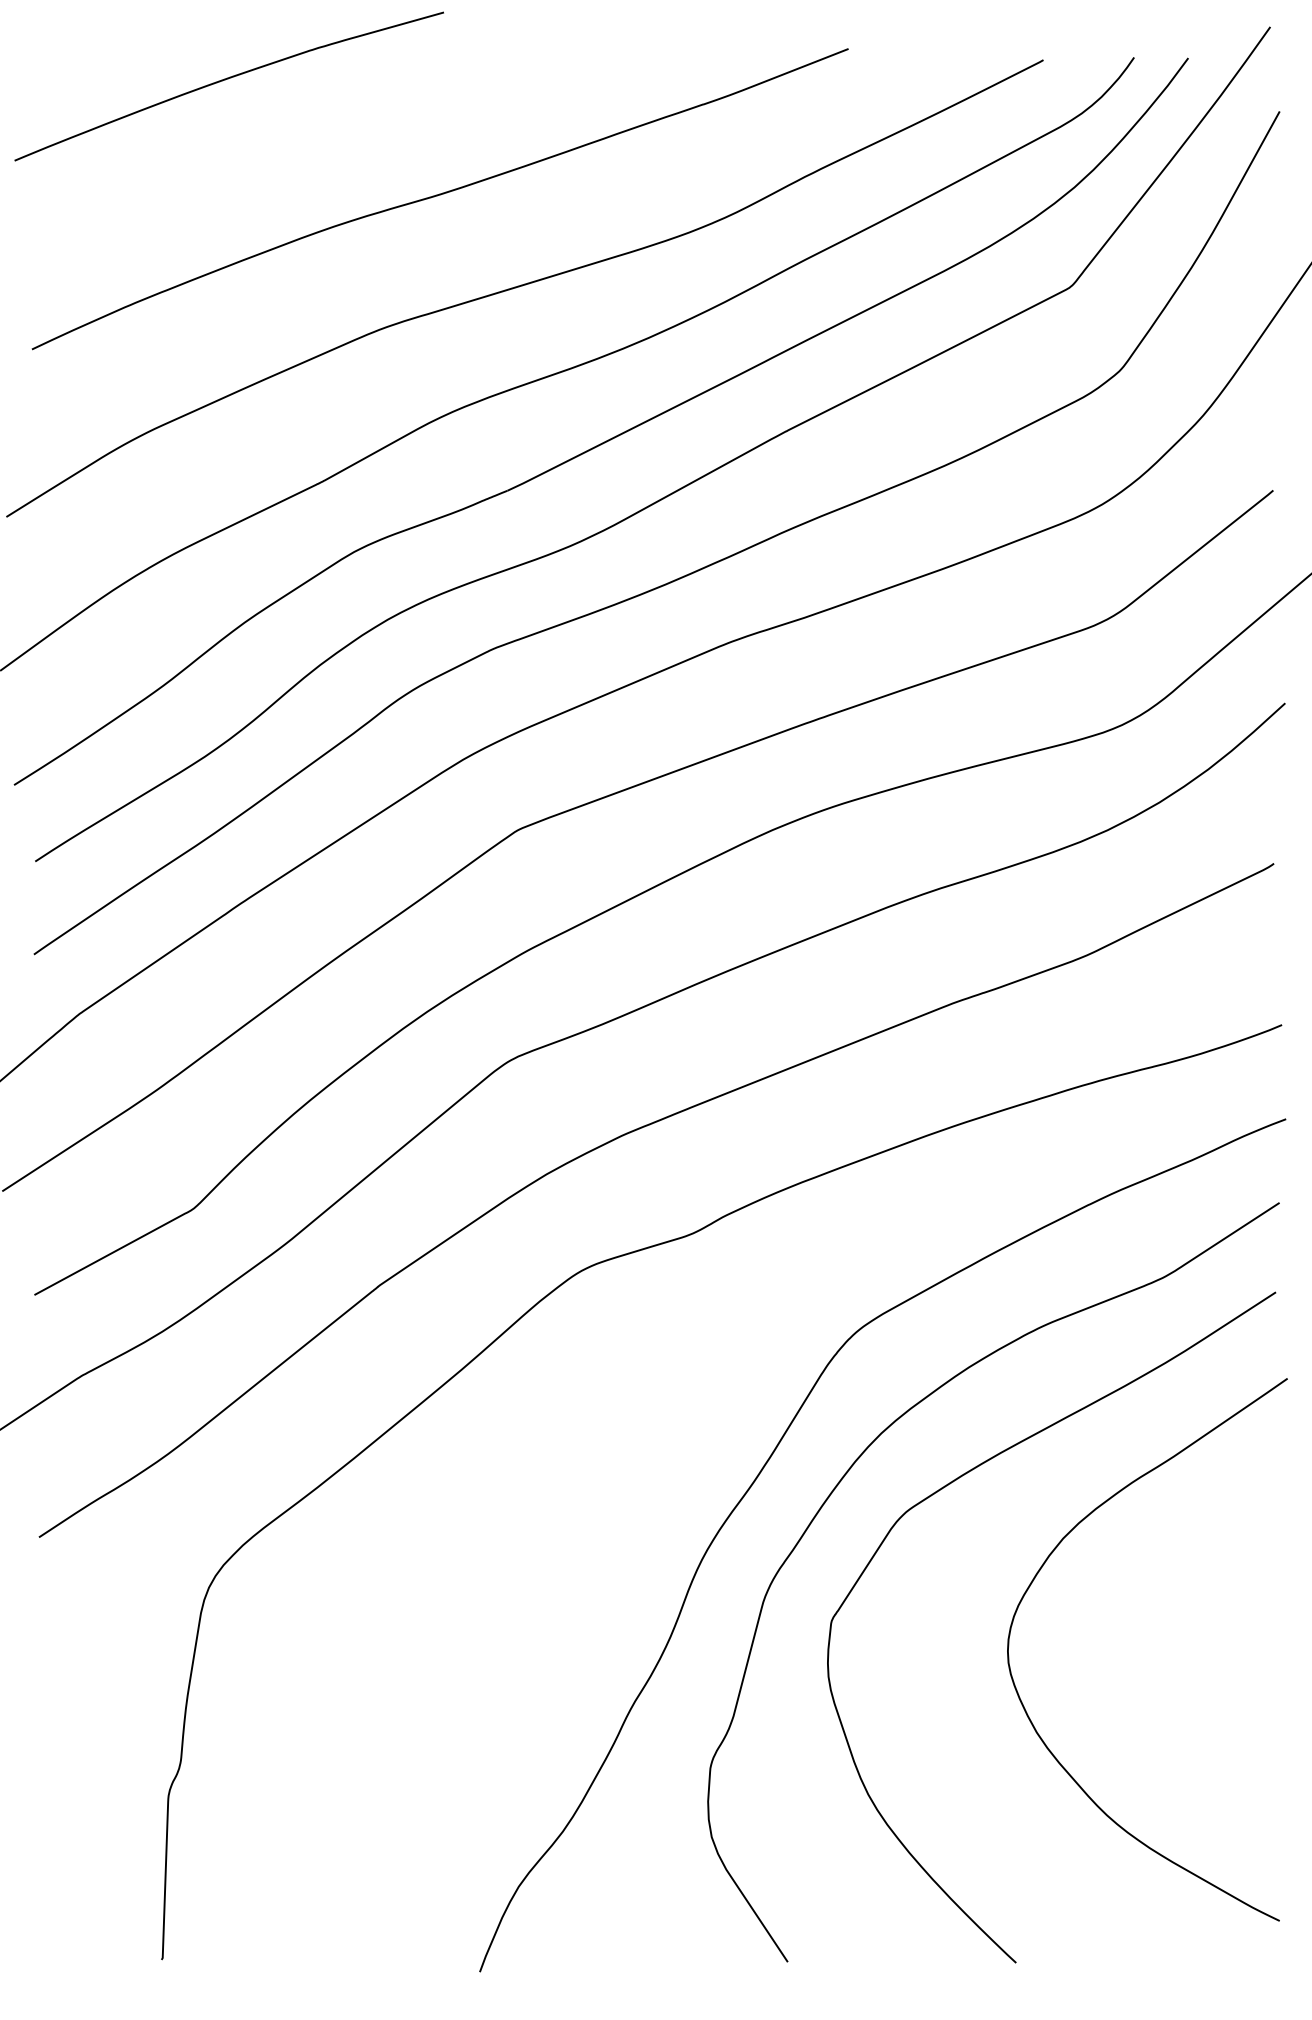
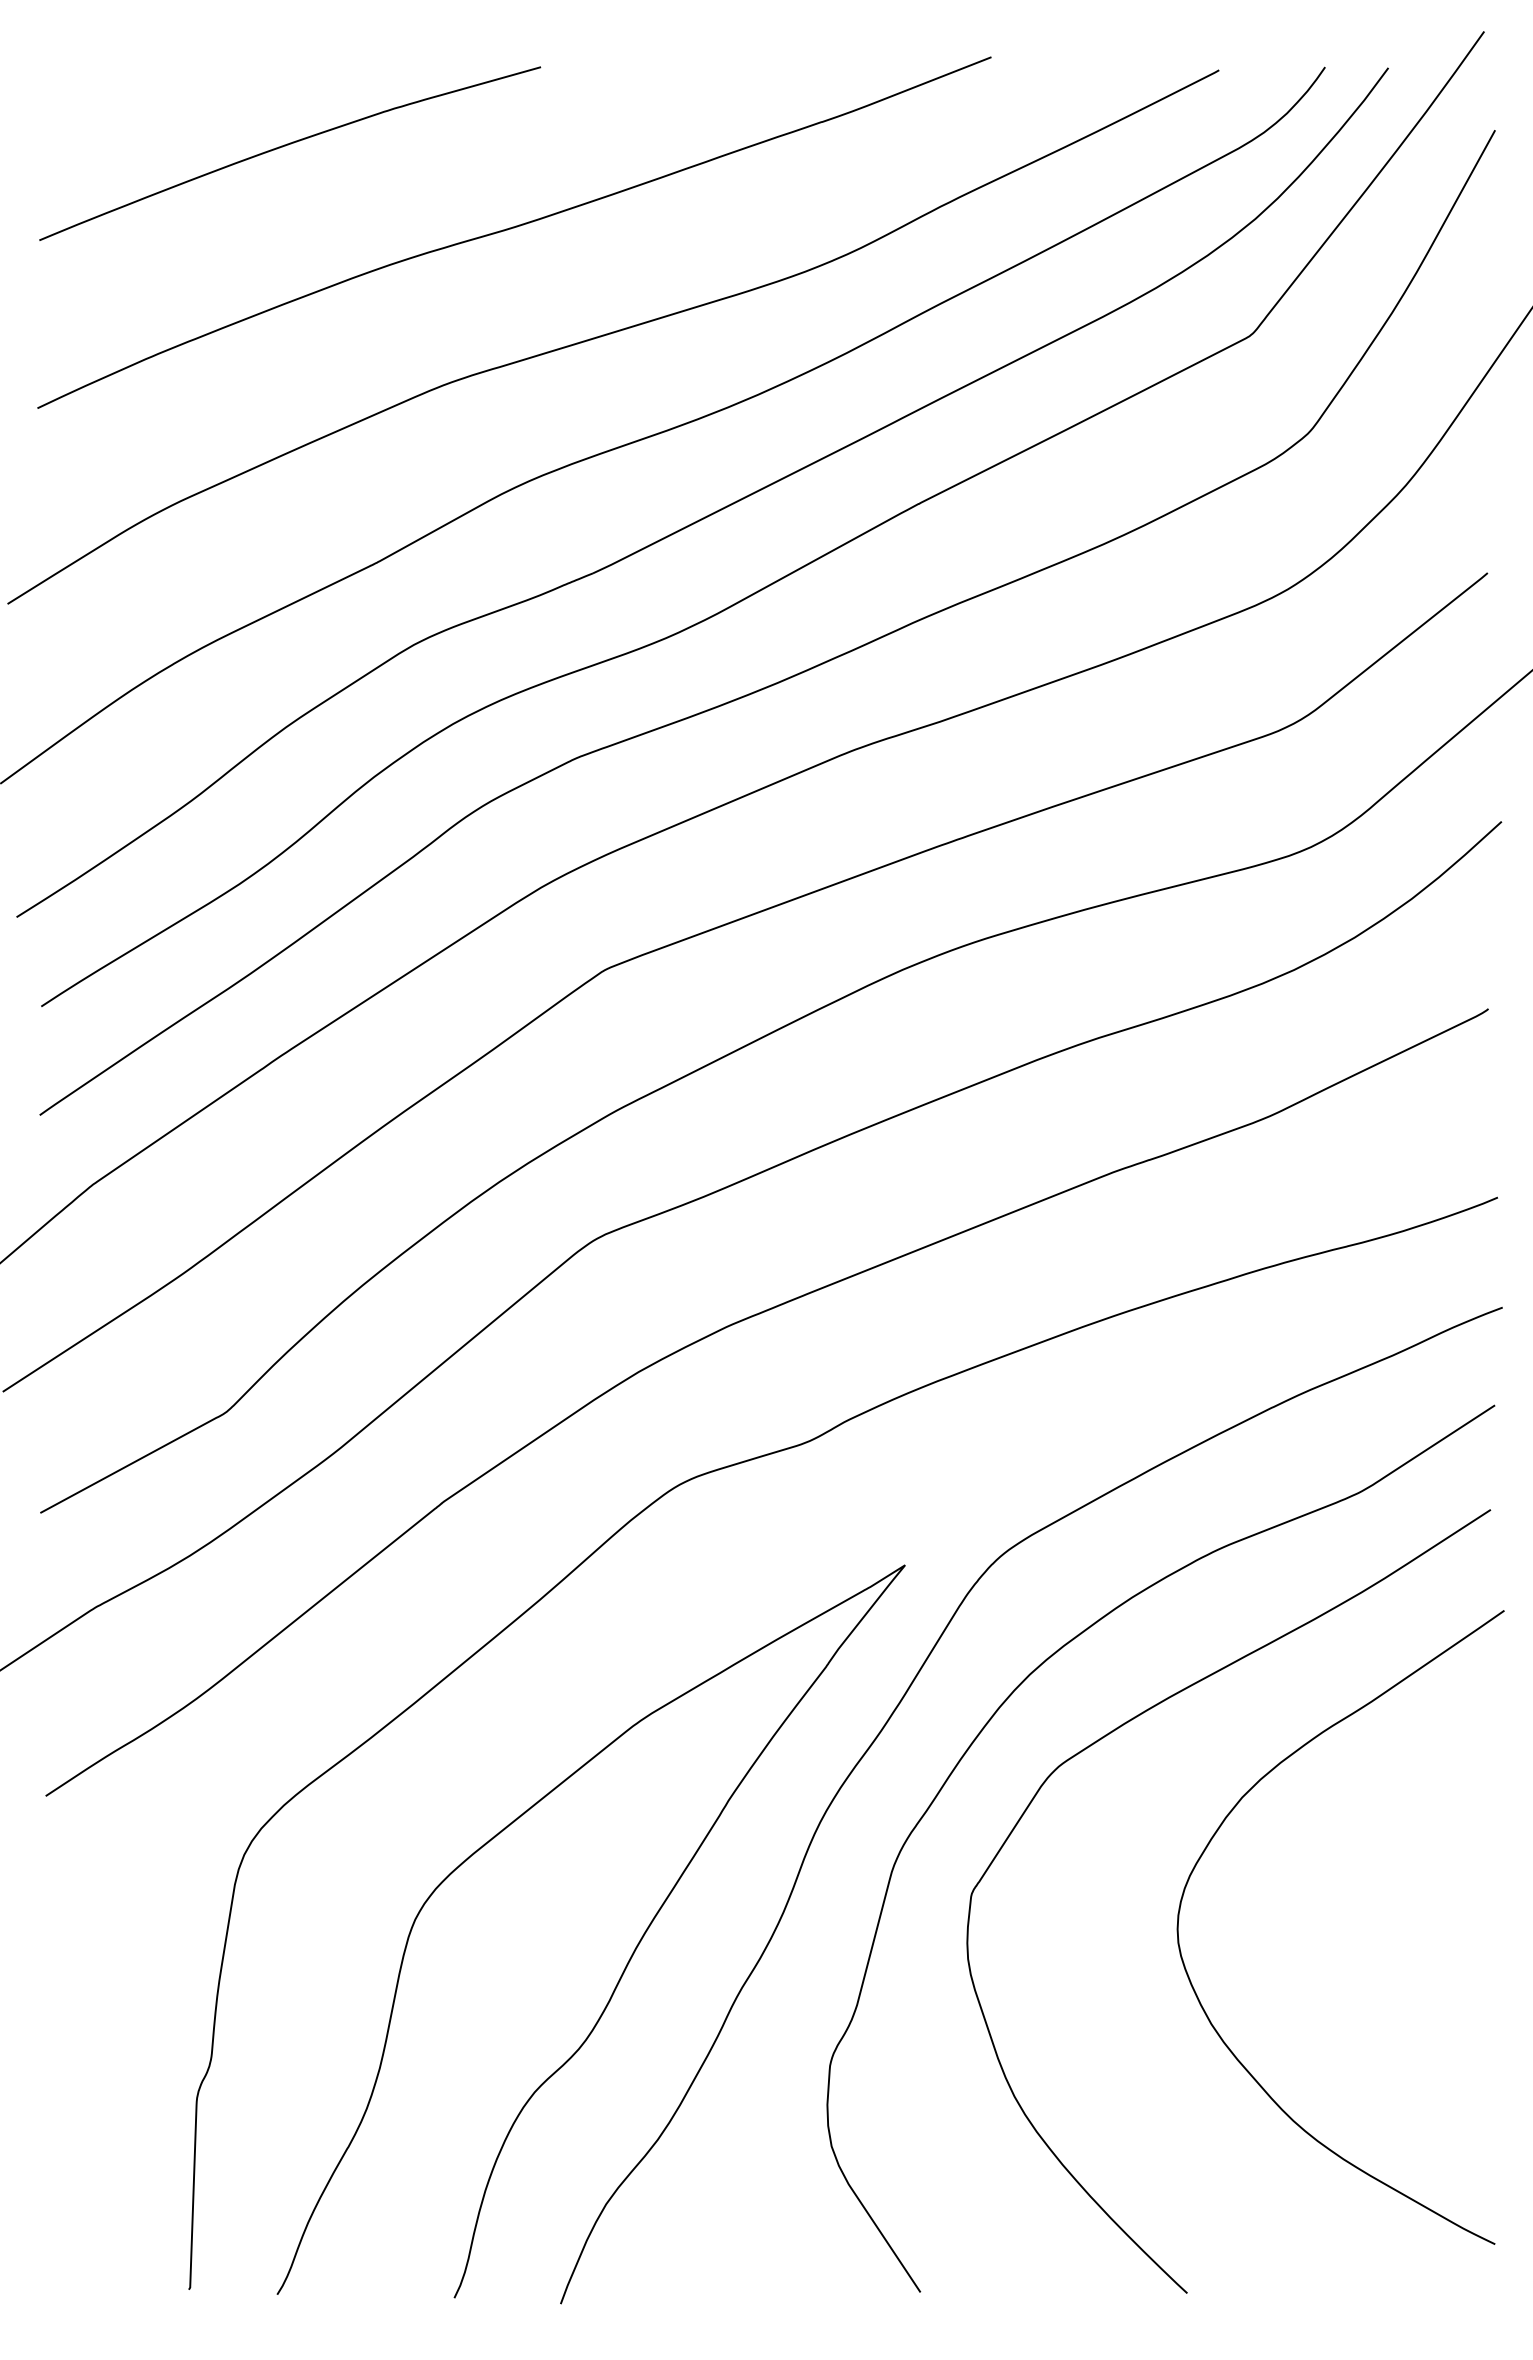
curve: (225, 80) -> (285, 146), moved
curve: (541, 1670) -> (632, 1951), added

